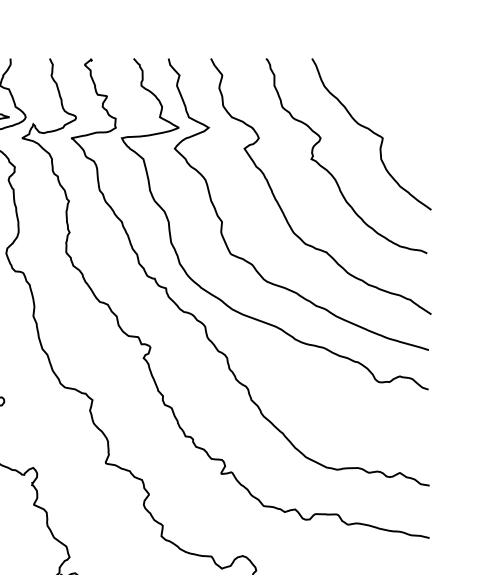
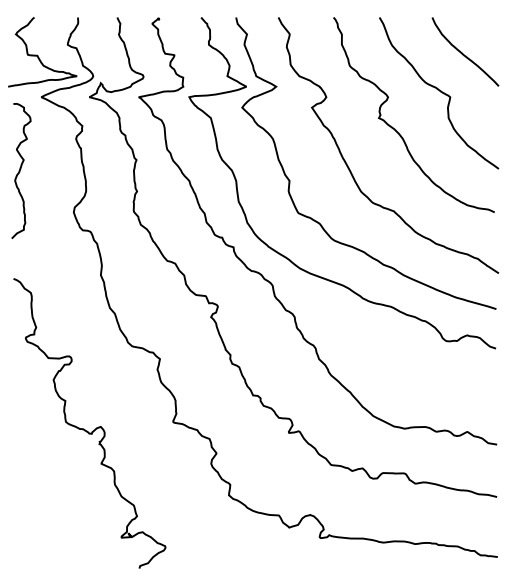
curve: (396, 94) -> (463, 53), added

